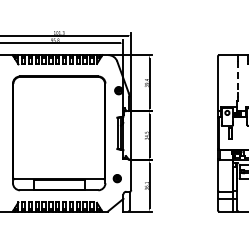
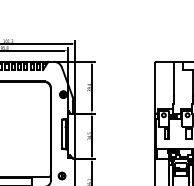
line: (238, 77) -> (174, 82), dashed -> solid

